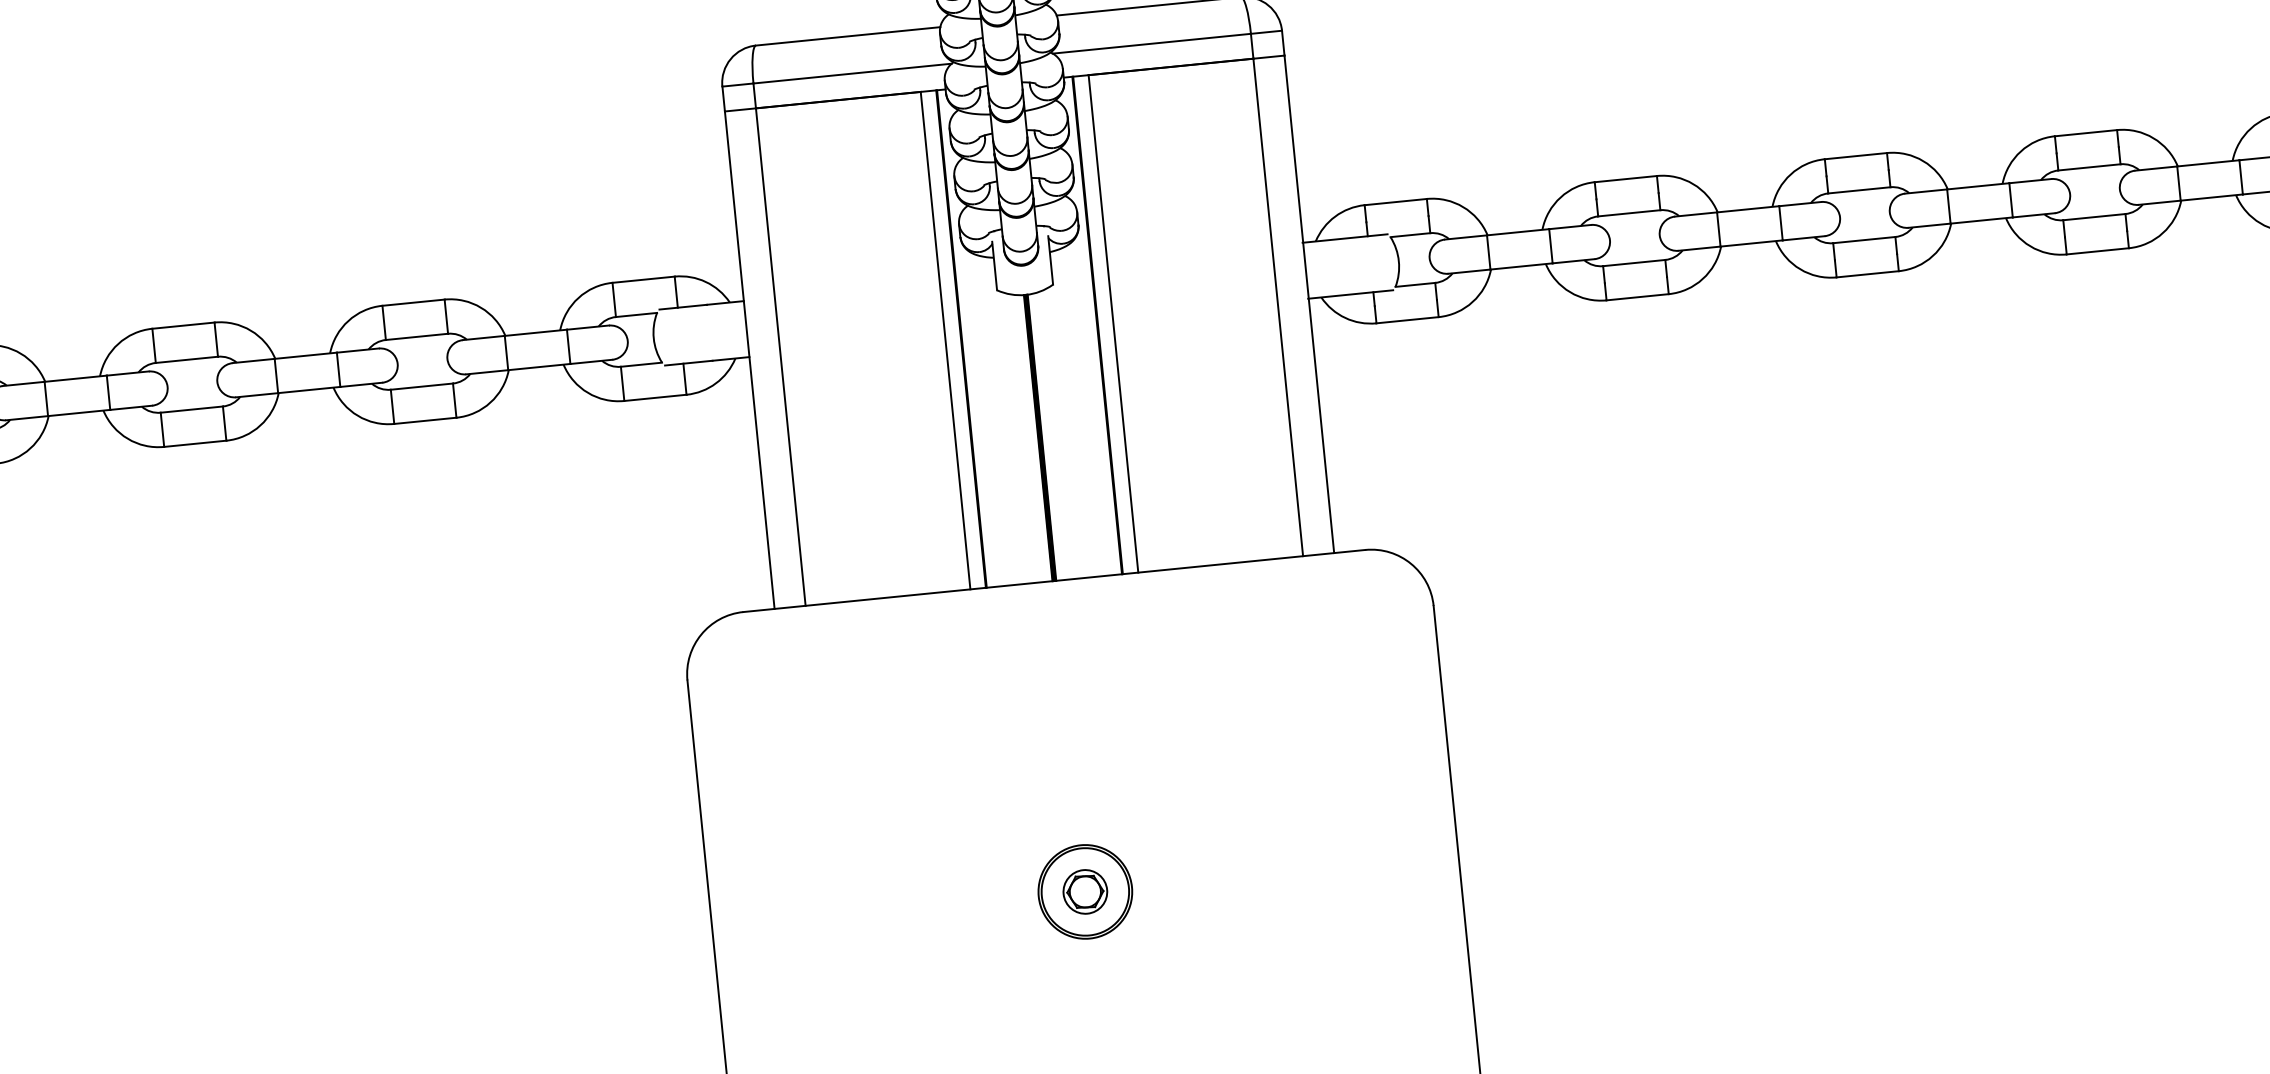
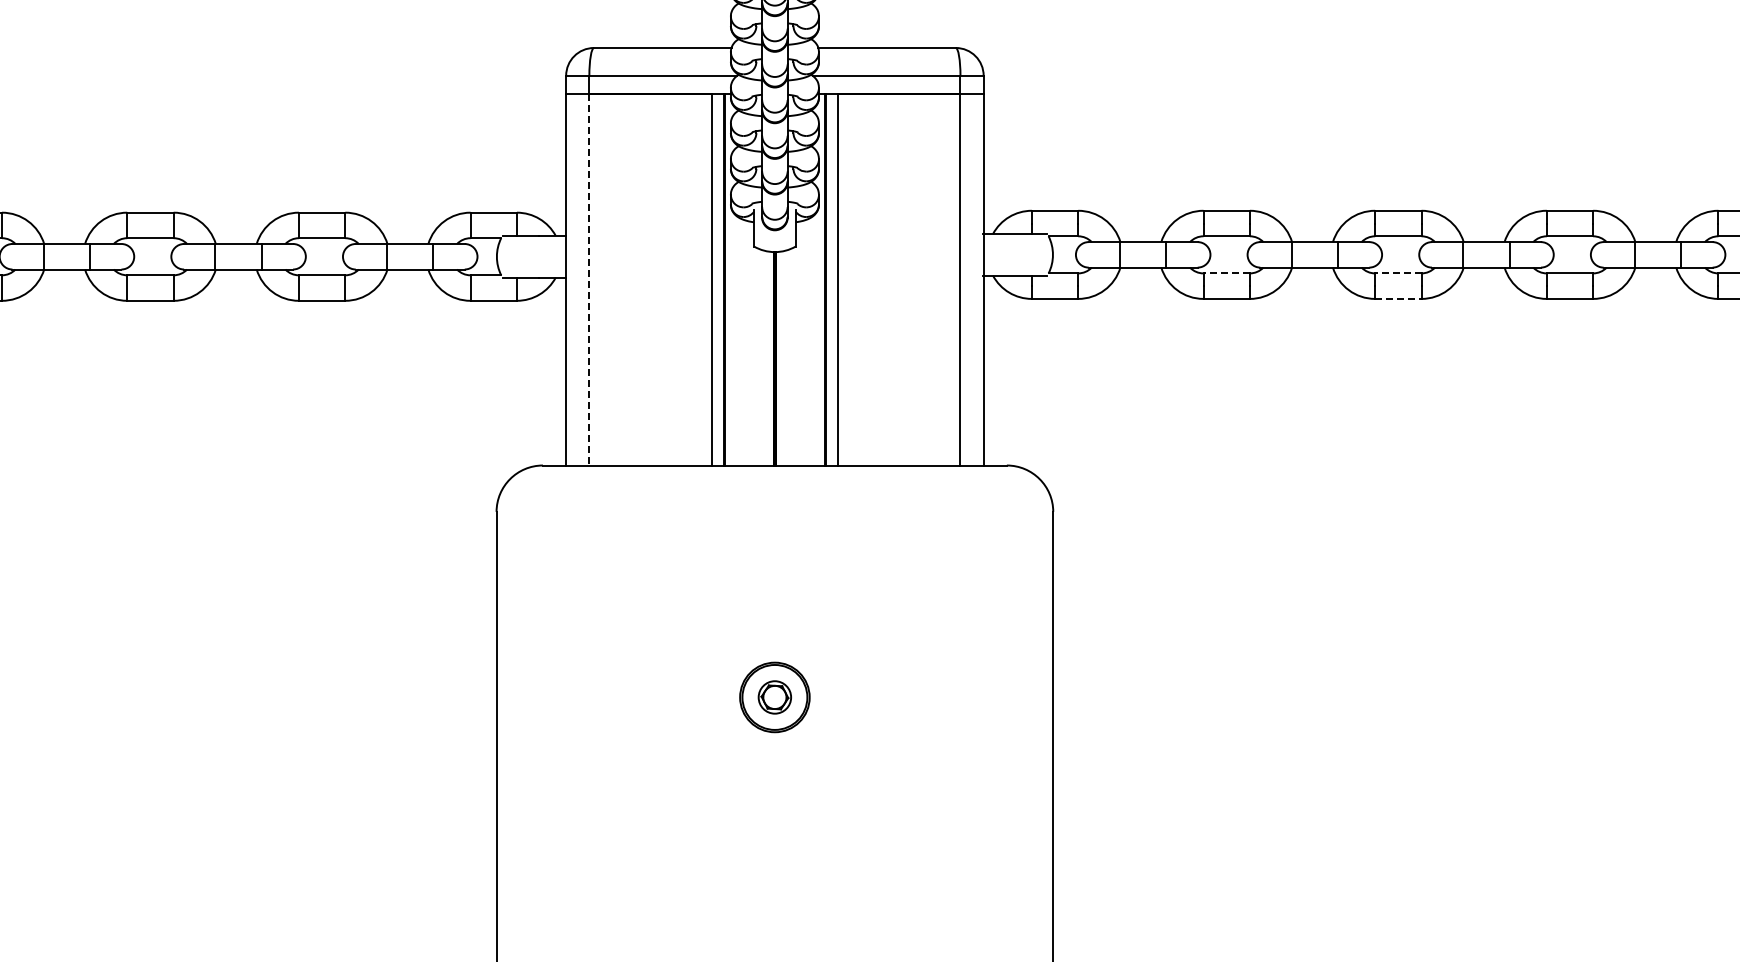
line: (1863, 240) -> (1397, 273), solid -> dashed
line: (1633, 263) -> (1226, 273), solid -> dashed
line: (1867, 273) -> (1398, 298), solid -> dashed
line: (780, 356) -> (589, 279), solid -> dashed

